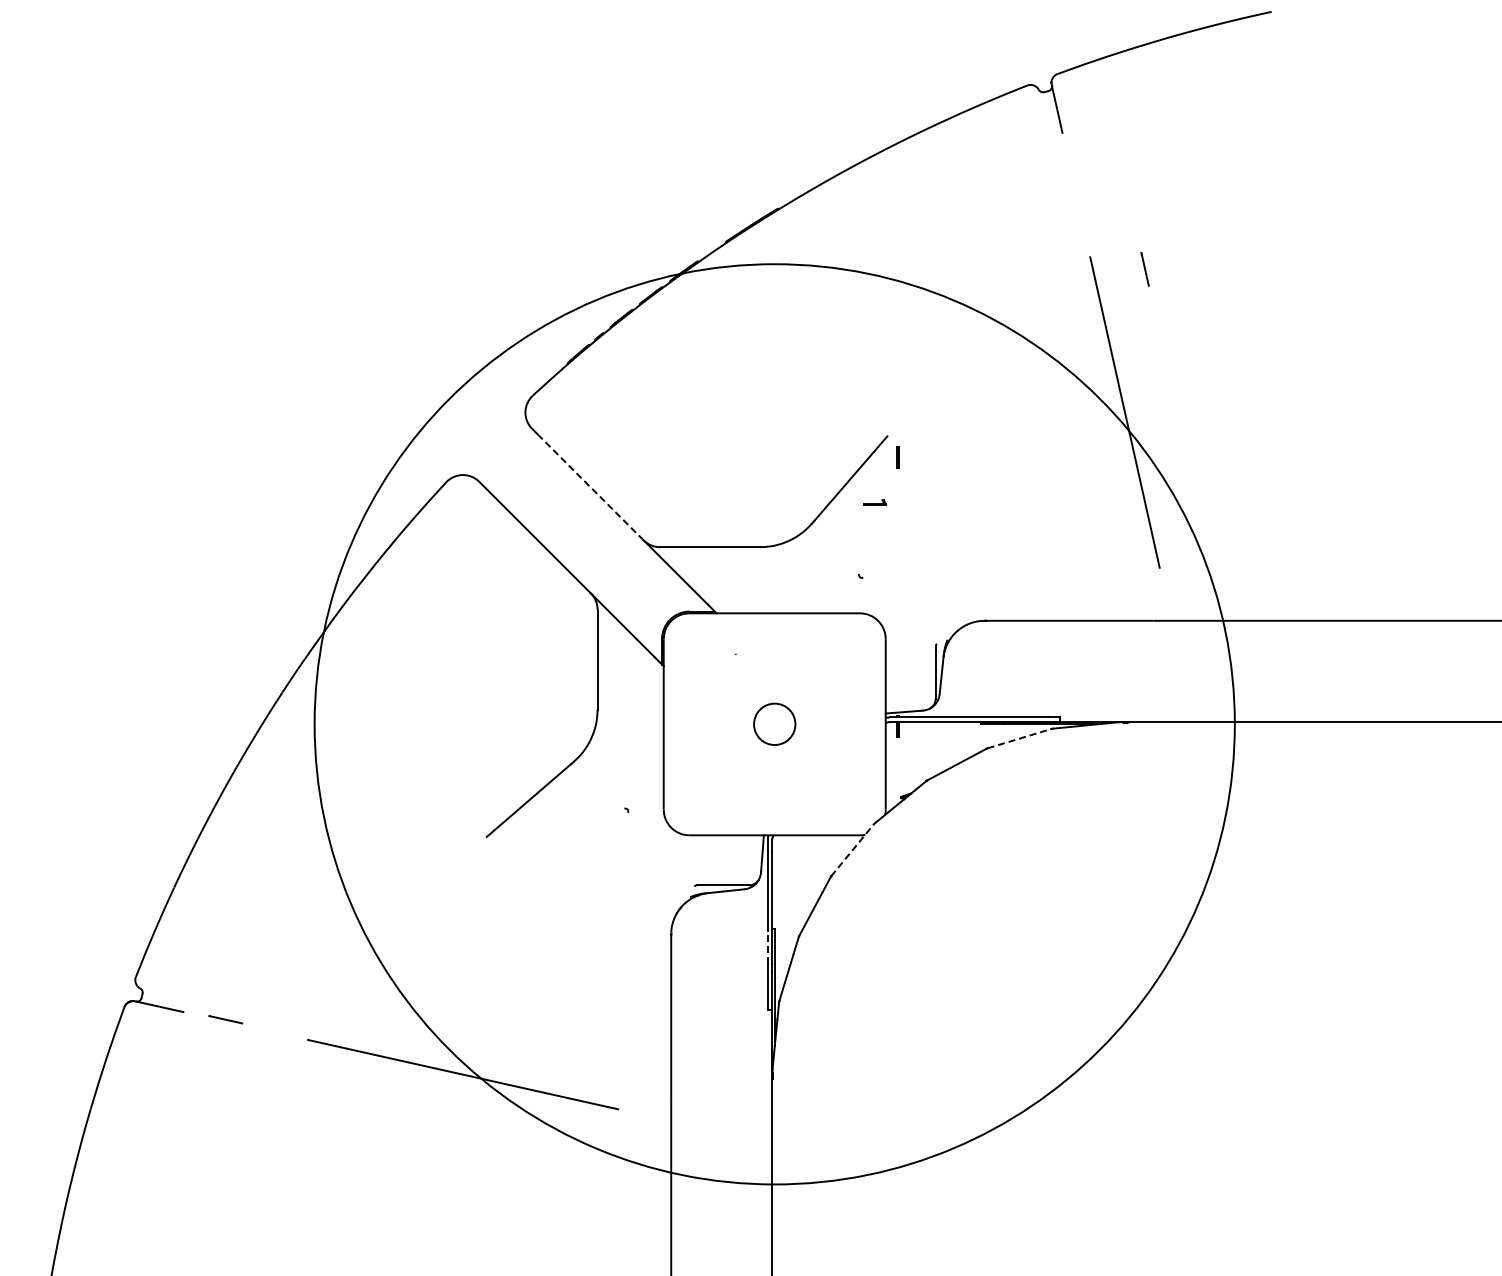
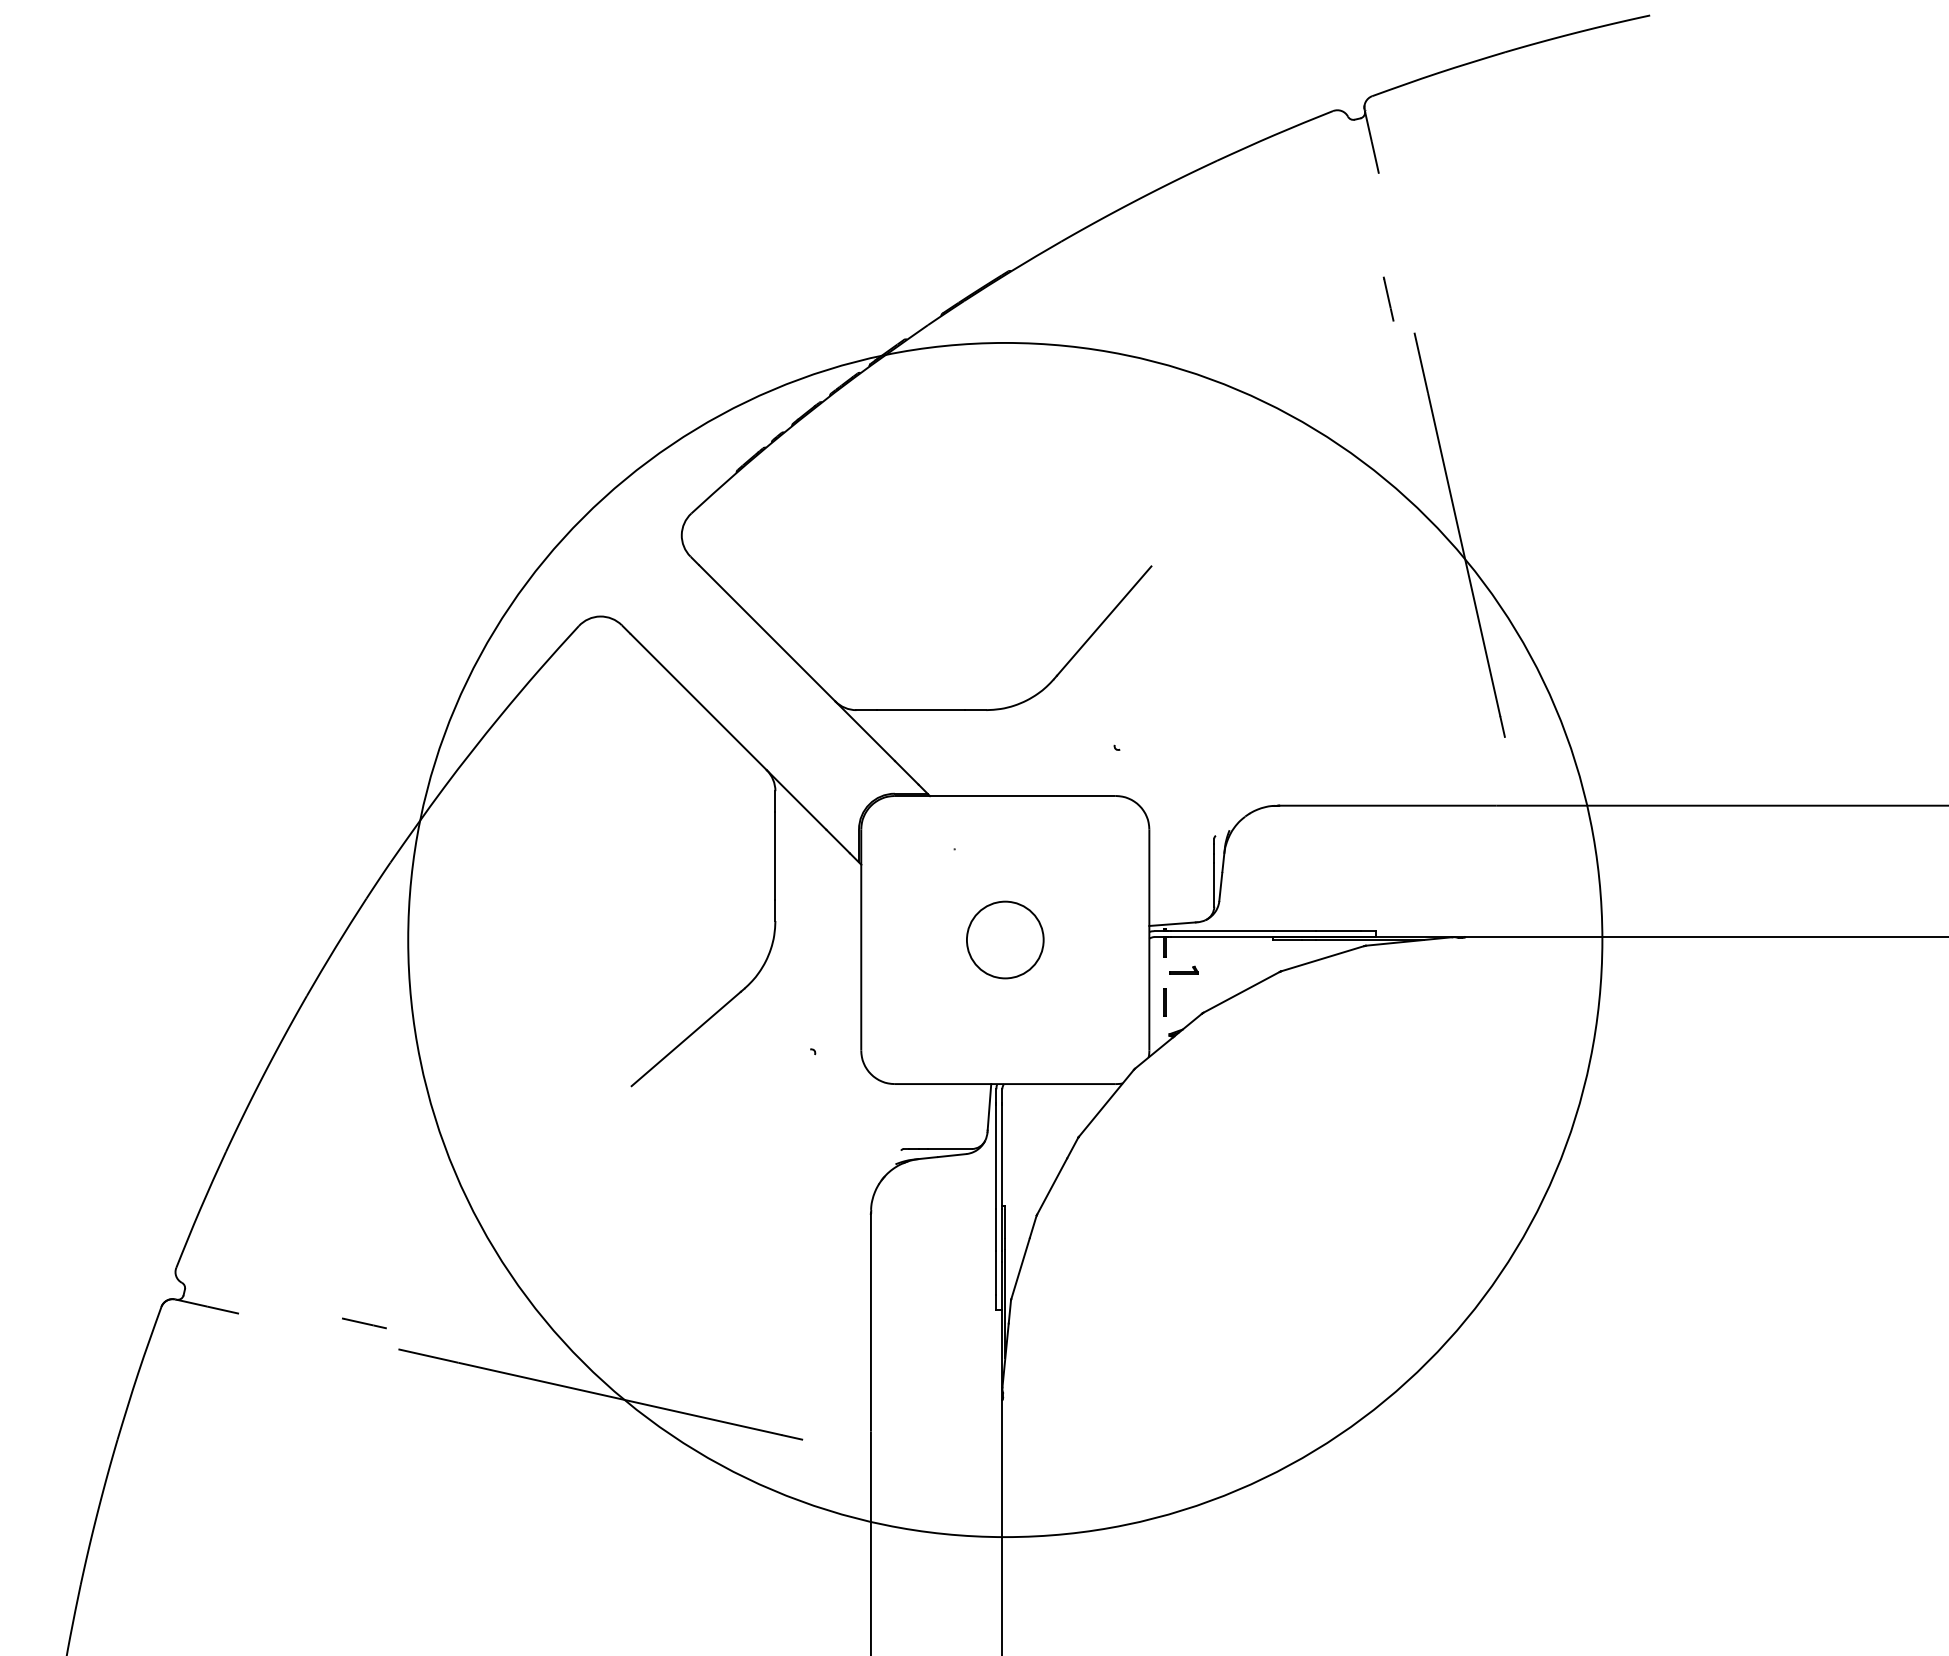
line: (1144, 269) -> (1387, 299), moved
line: (897, 457) -> (1164, 1002), moved
line: (591, 487) -> (767, 632), dashed -> solid
part: (875, 502) -> (1184, 970), moved
circle: (774, 723) -> (1004, 938), size x1.43
line: (1019, 738) -> (1322, 958), dashed -> solid
line: (852, 850) -> (1106, 1103), dashed -> solid
line: (767, 947) -> (995, 1229), dashed -> solid
line: (225, 1019) -> (363, 1323), moved

